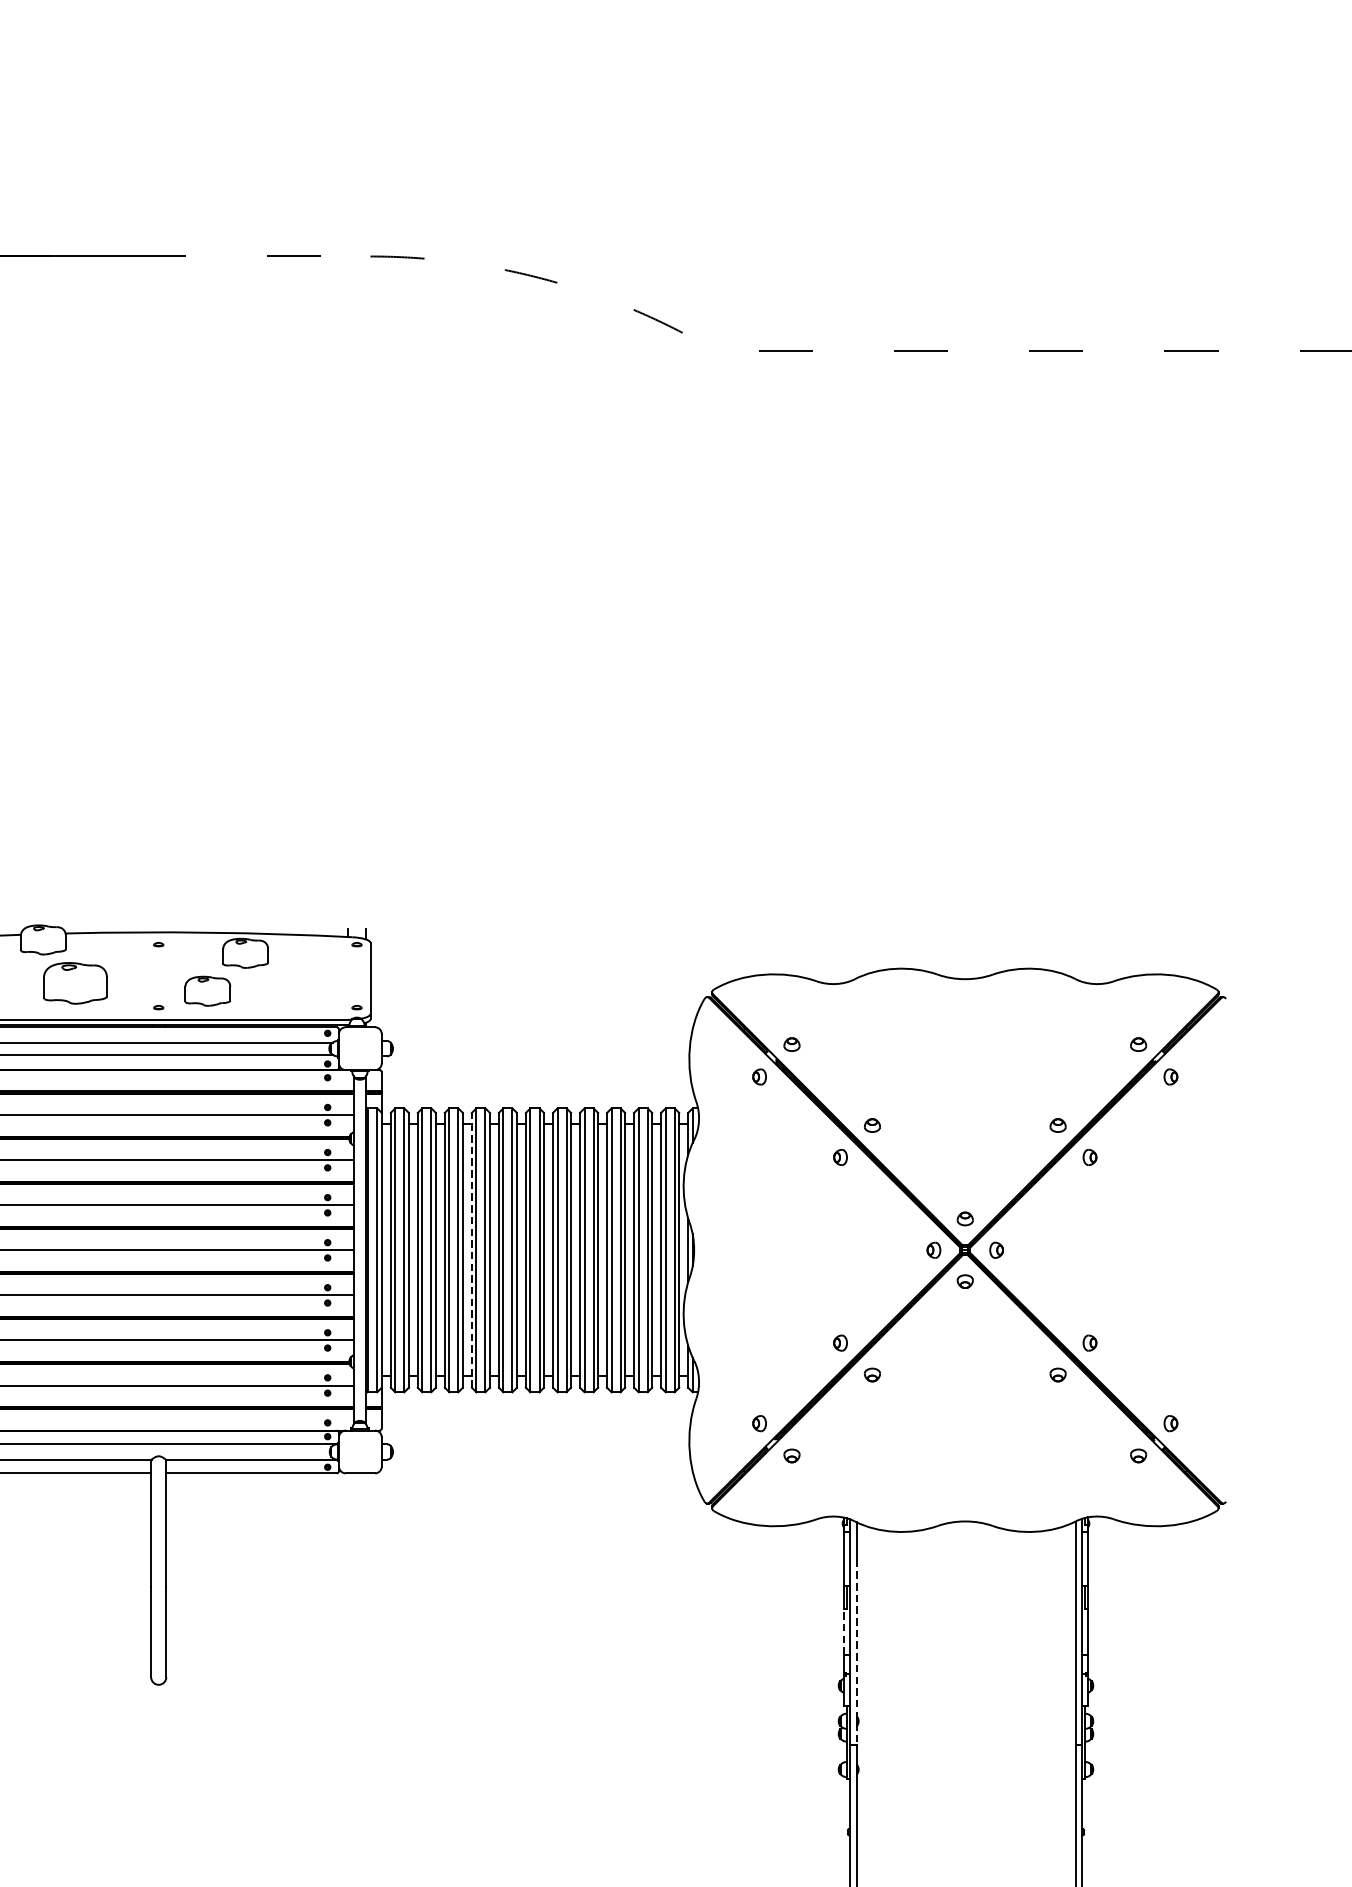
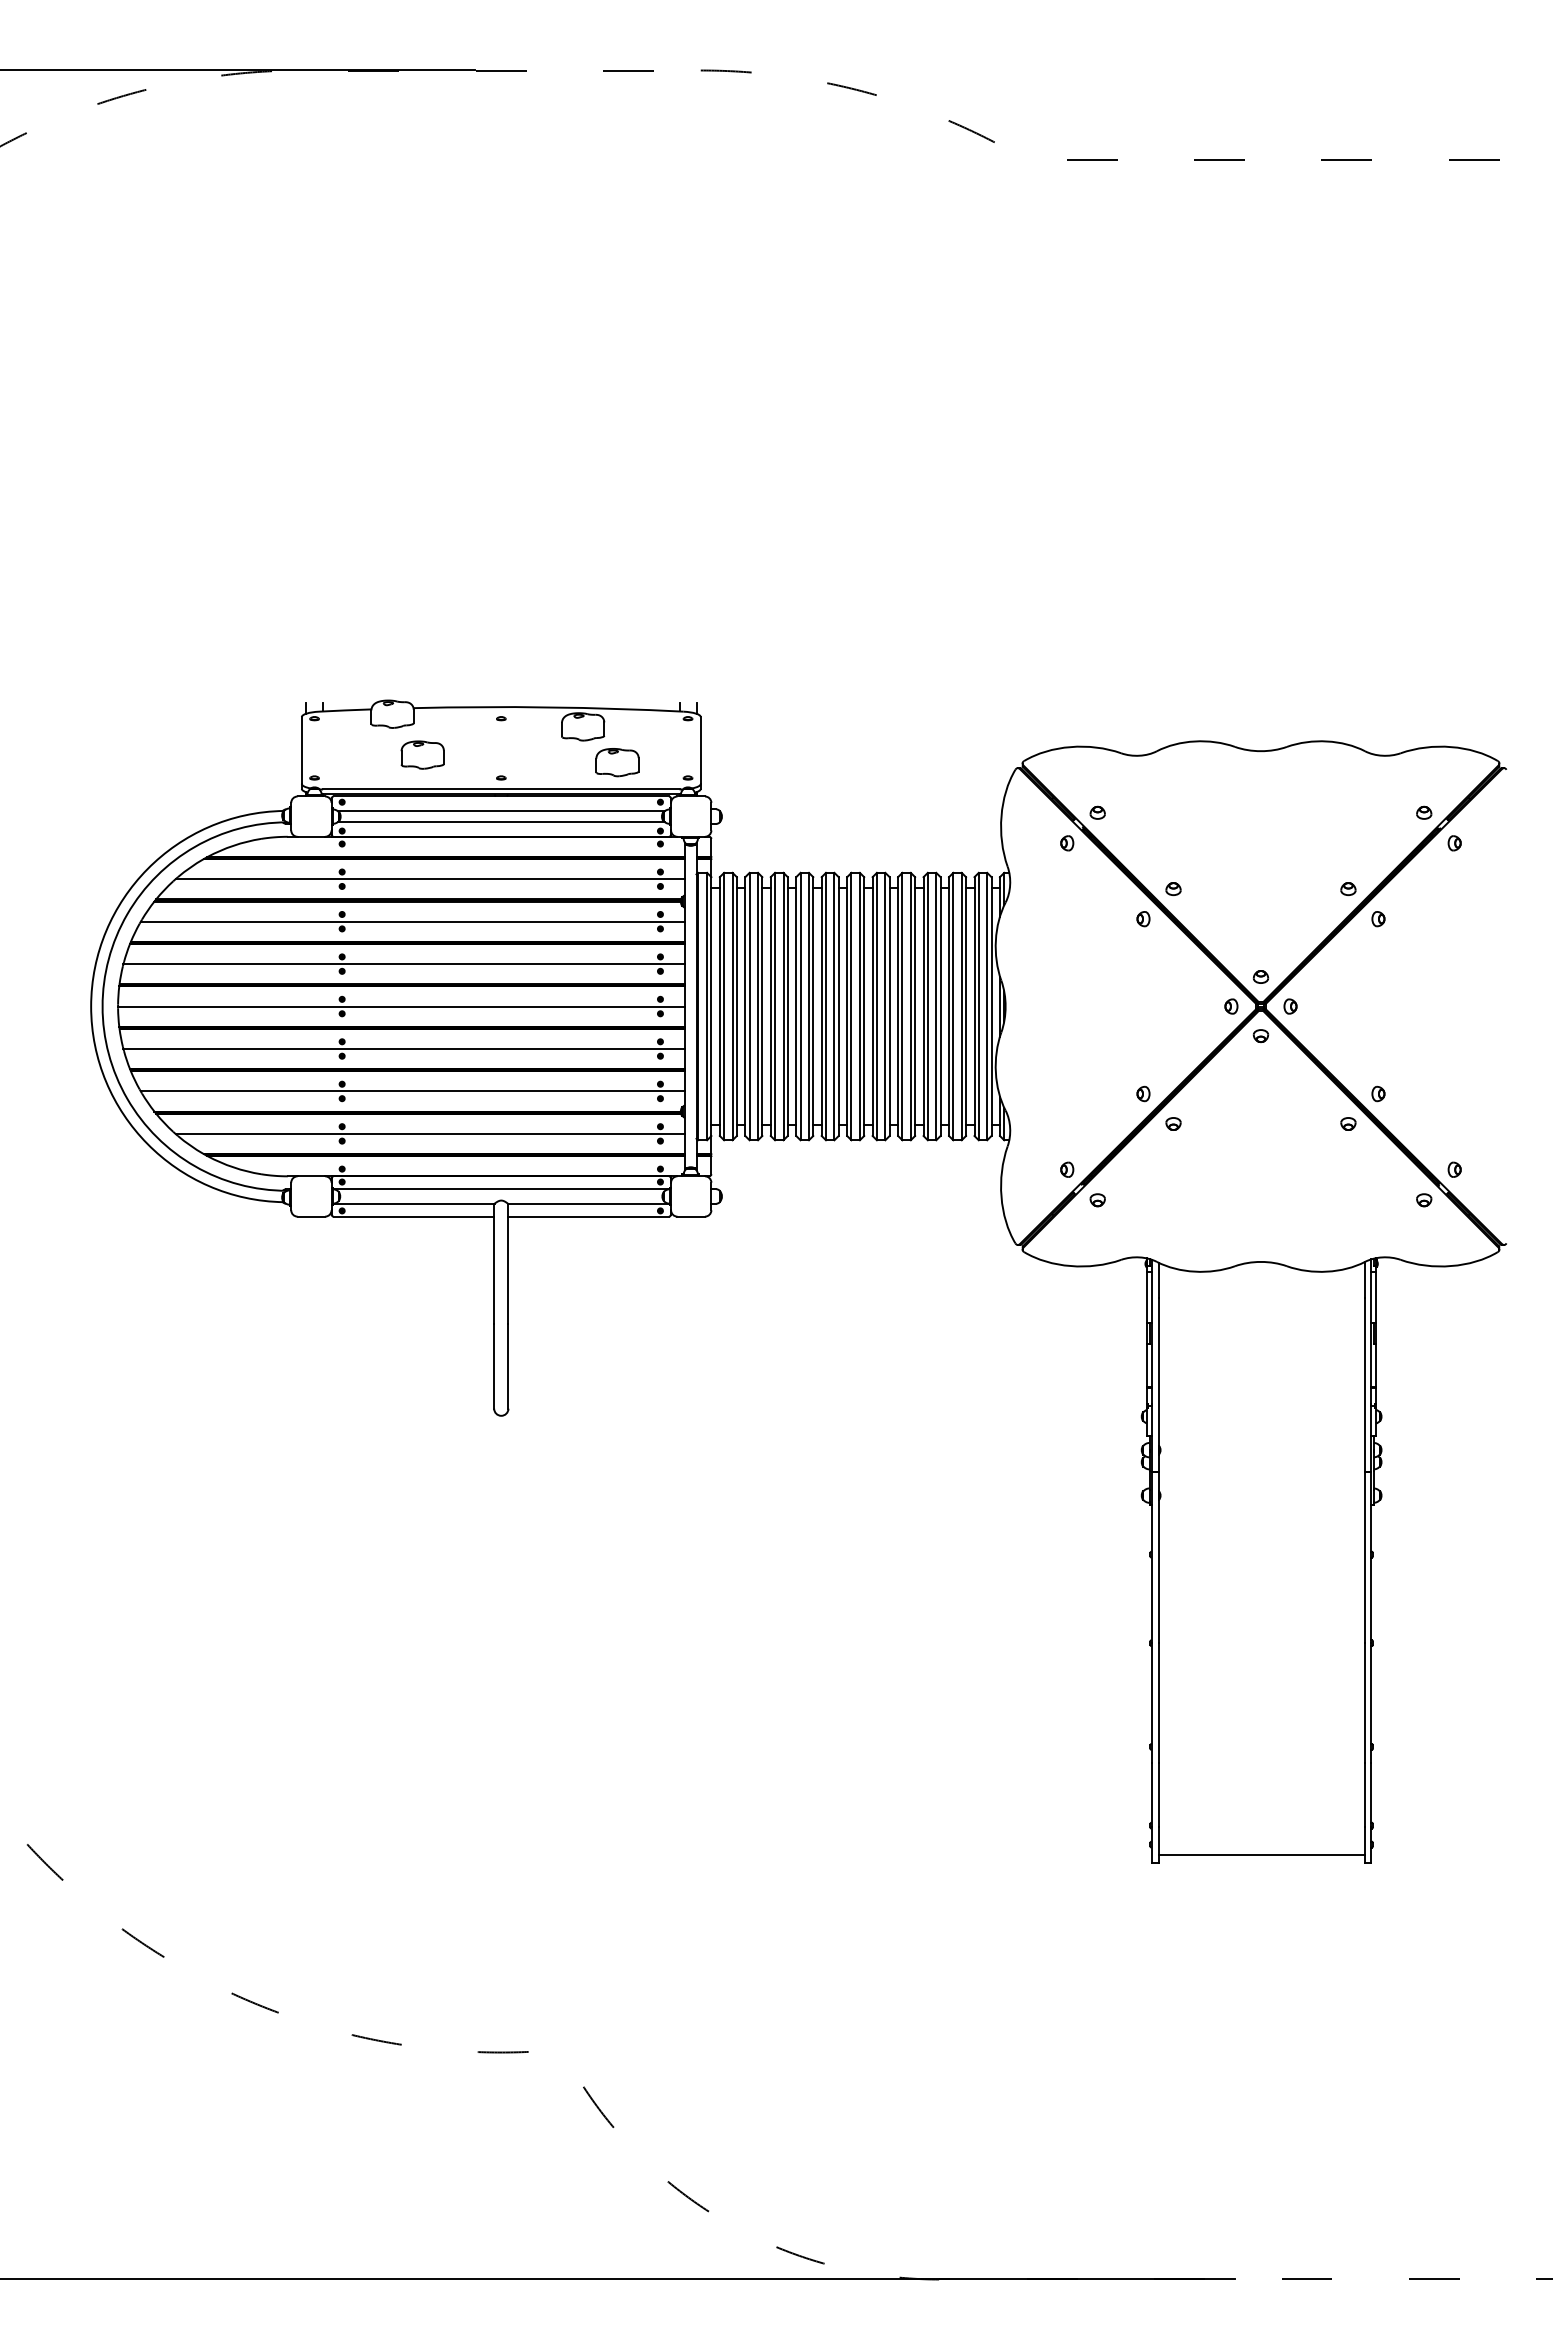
part: (75, 982) -> (422, 754), size x0.71
part: (207, 991) -> (617, 762), moved
line: (472, 1250) -> (796, 1006), dashed -> solid
line: (844, 1631) -> (1147, 1365), dashed -> solid
line: (856, 1652) -> (1158, 1385), dashed -> solid

